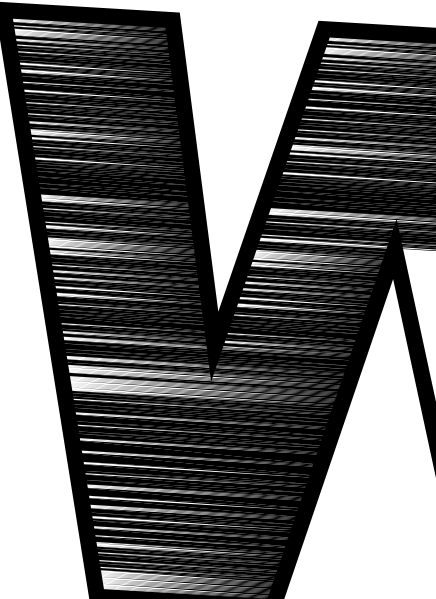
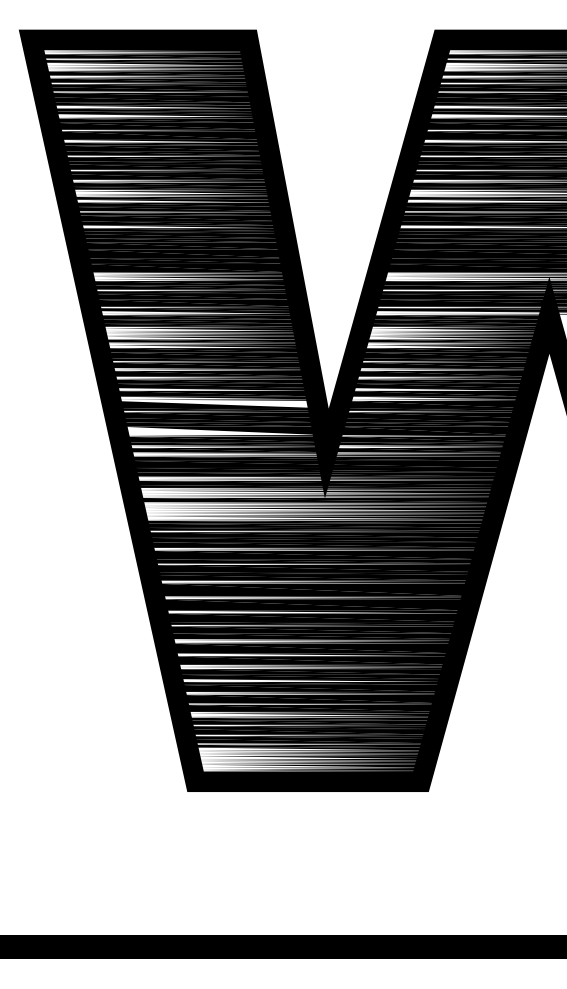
fill: (129, 303) -> (214, 404), removed
fill: (132, 323) -> (220, 430), removed

